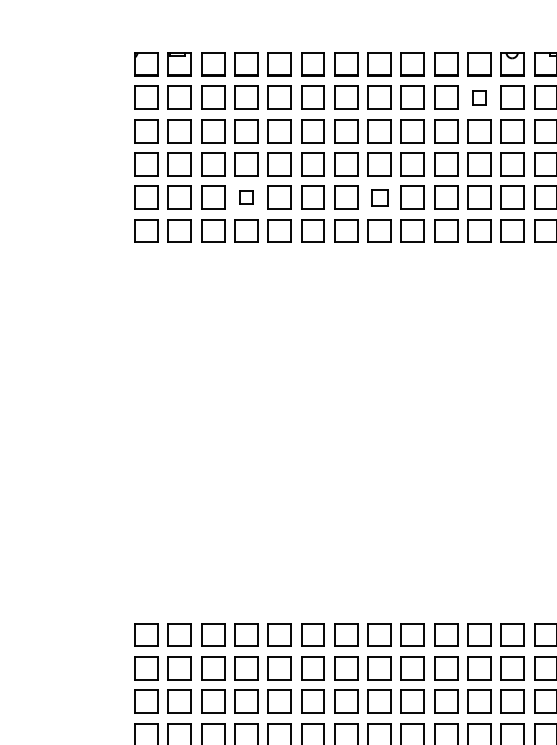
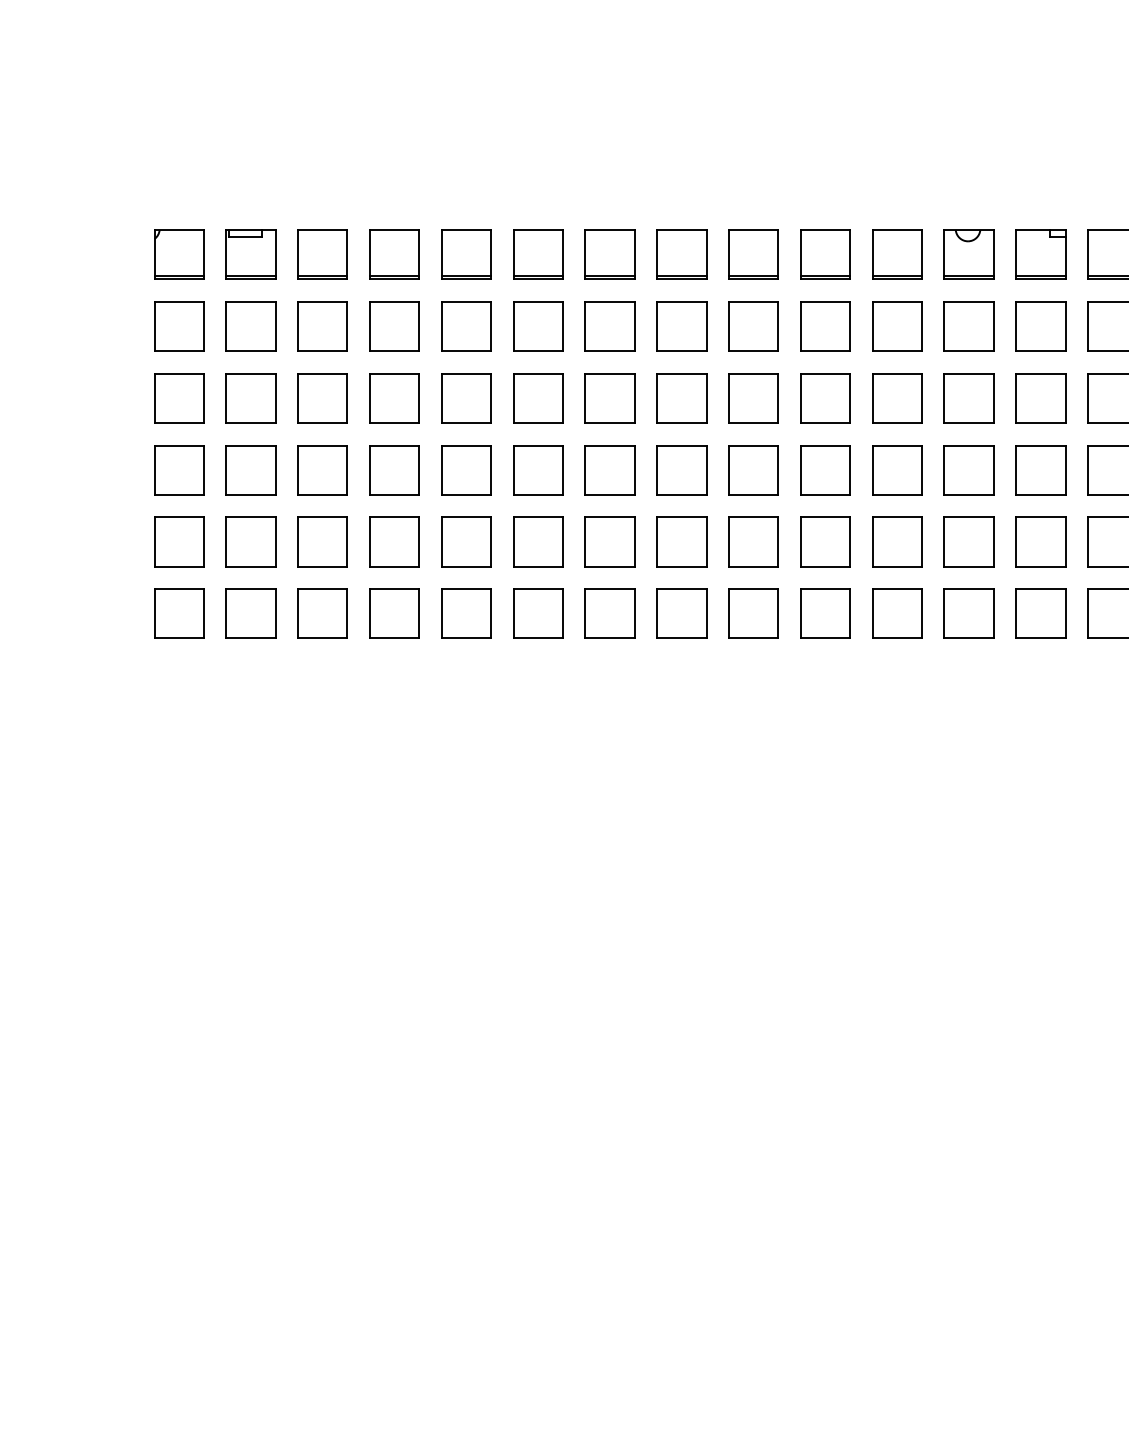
part: (479, 97) -> (897, 325), size x1.67
part: (246, 197) -> (394, 541), size x1.67
part: (379, 197) -> (681, 541), size x1.43

